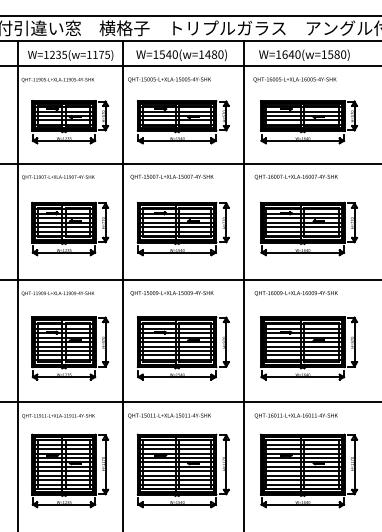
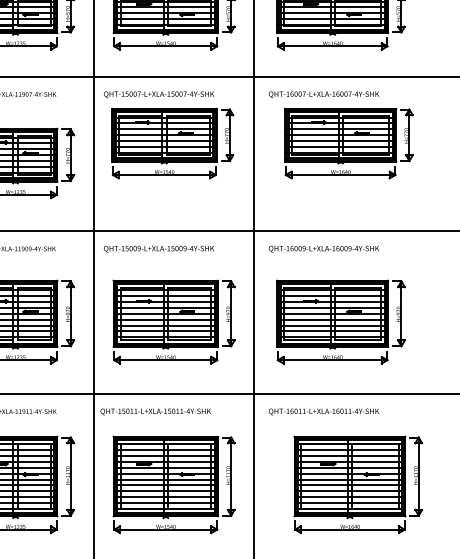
part: (182, 228) -> (171, 142), moved
part: (309, 228) -> (349, 142), moved
part: (309, 470) -> (358, 484), moved

